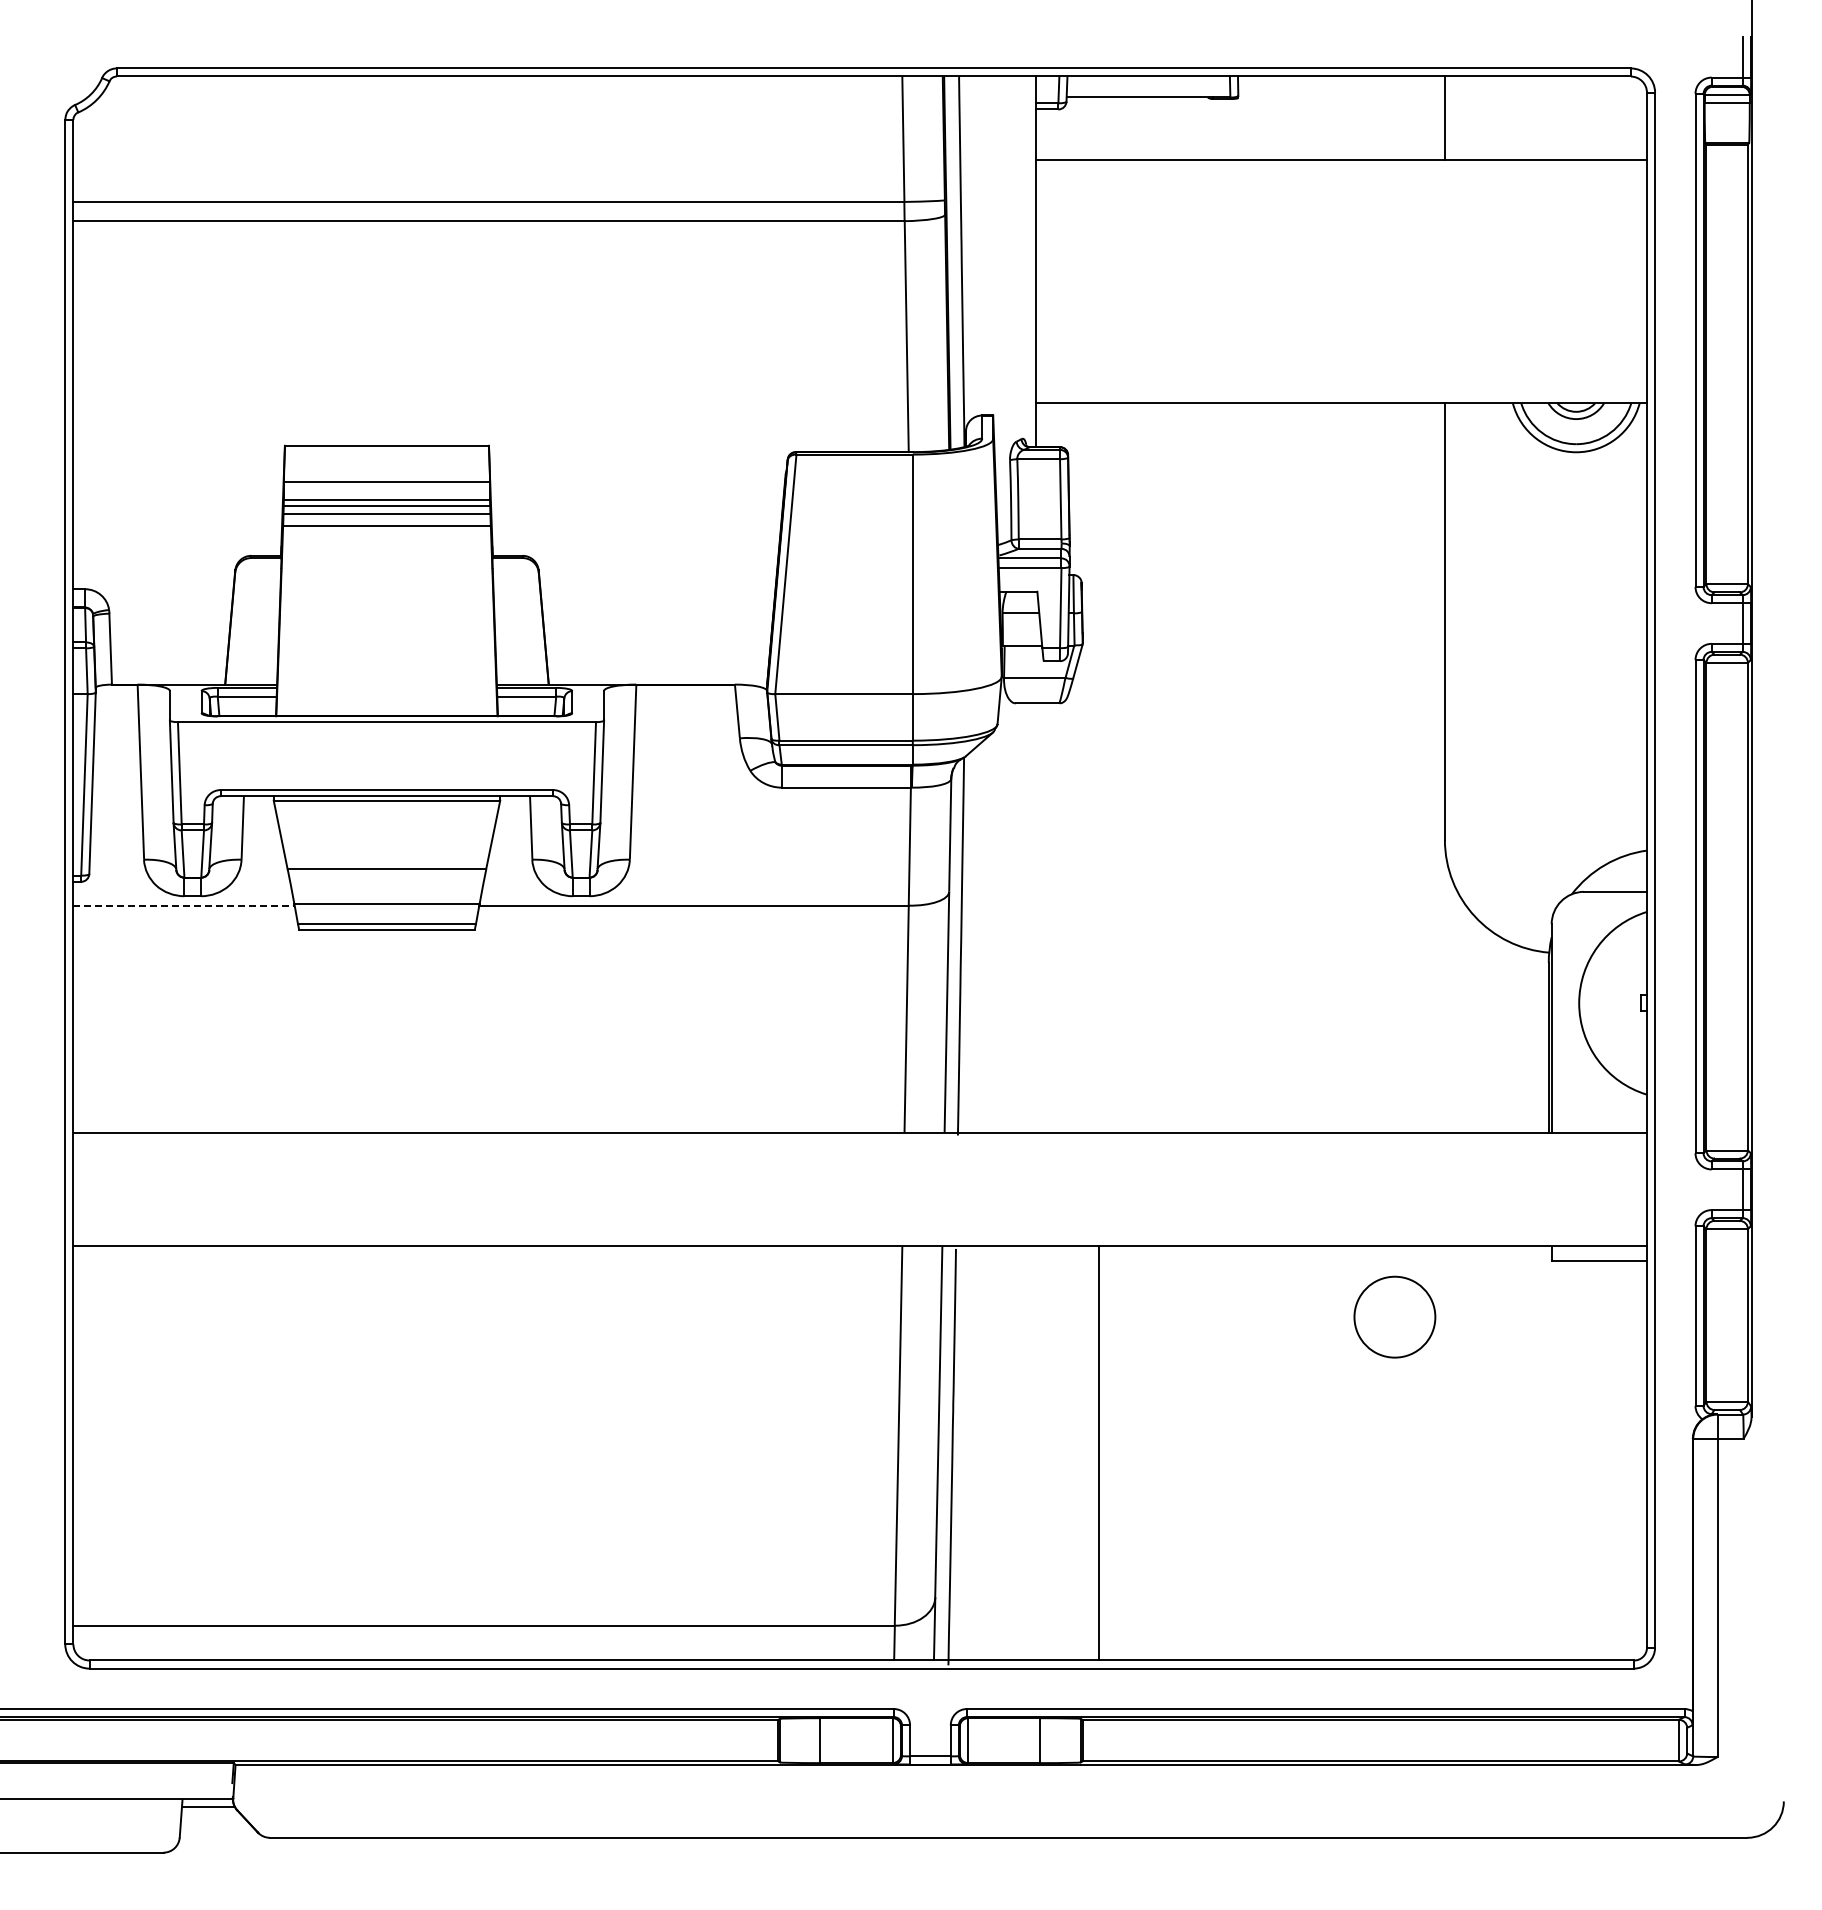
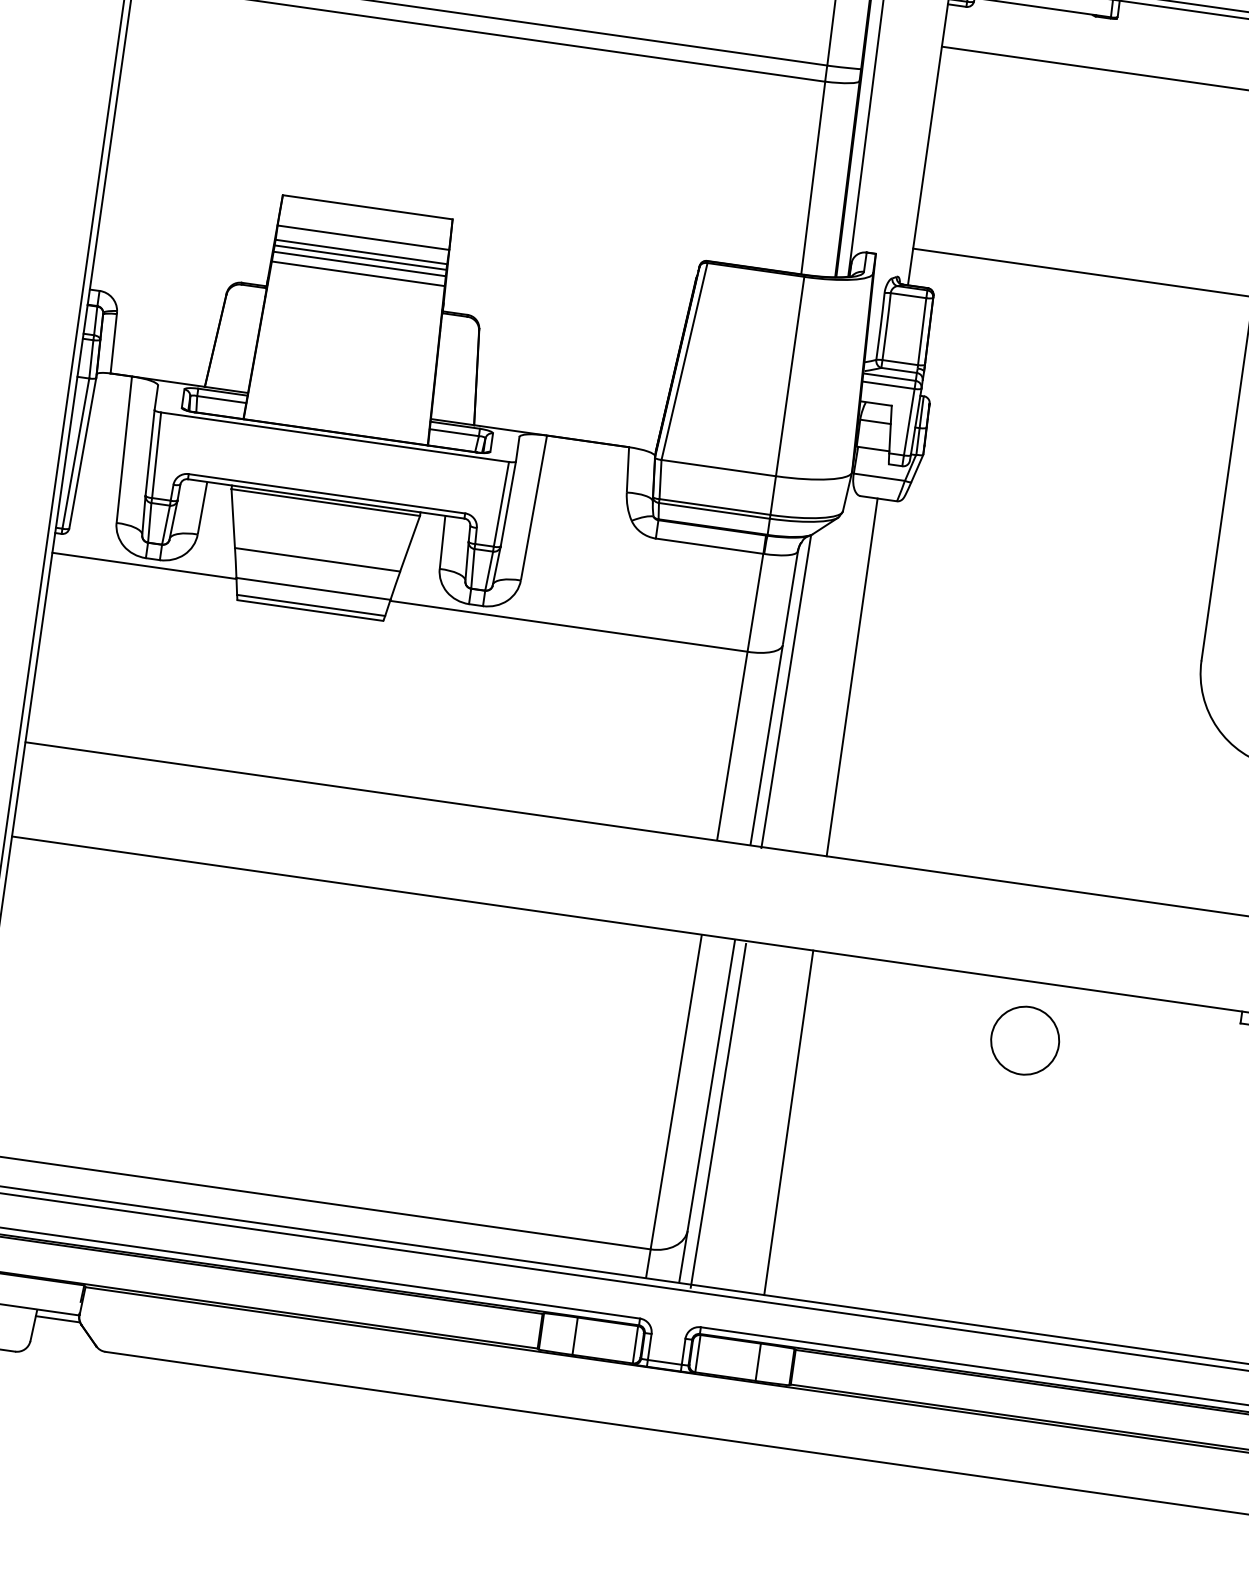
line: (184, 905) -> (144, 565), dashed -> solid
line: (1036, 918) -> (852, 677), added
circle: (1394, 1316) -> (1024, 1040), moved
line: (1099, 1453) -> (788, 1122), moved

